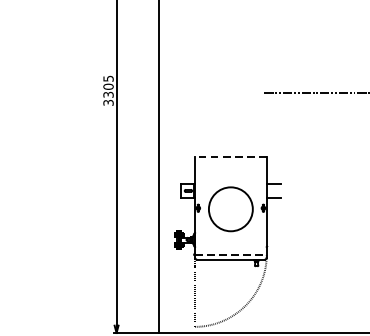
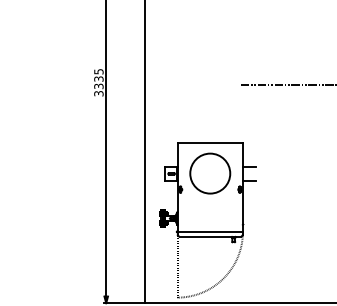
text: (108, 86) -> (98, 78), 3305 -> 3335
line: (231, 156) -> (210, 142), dashed -> solid
circle: (231, 209) -> (210, 173), moved
line: (231, 254) -> (210, 231), dashed -> solid

